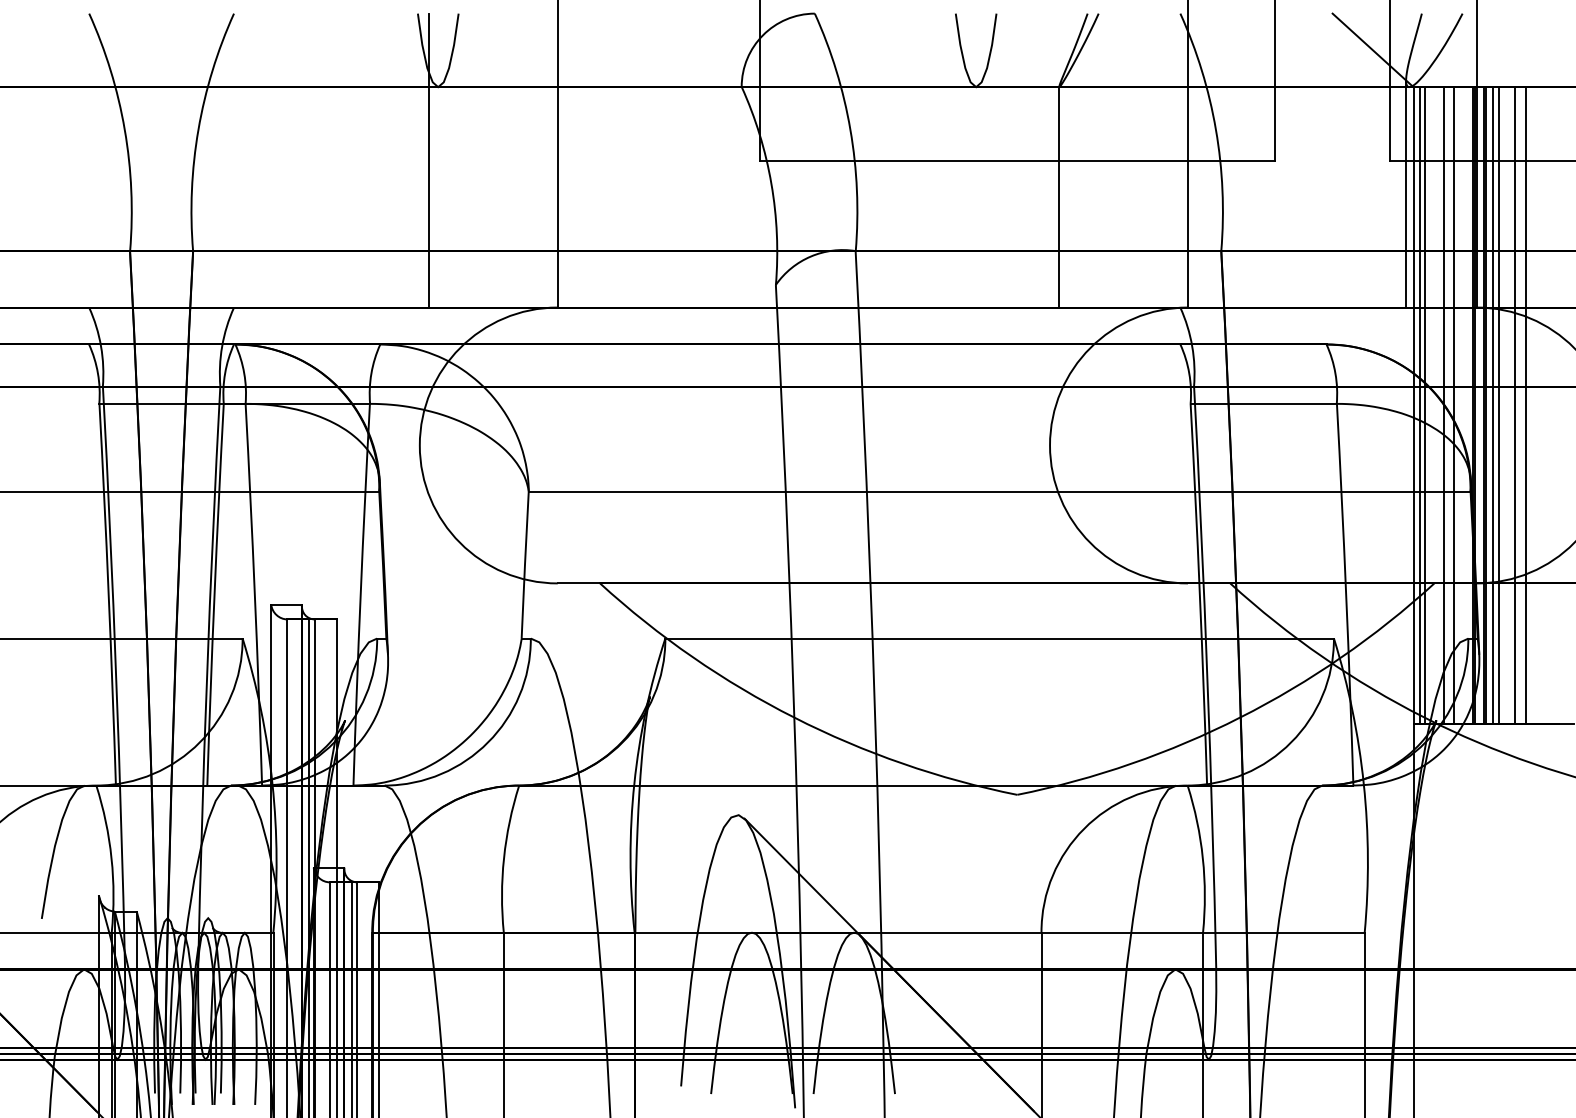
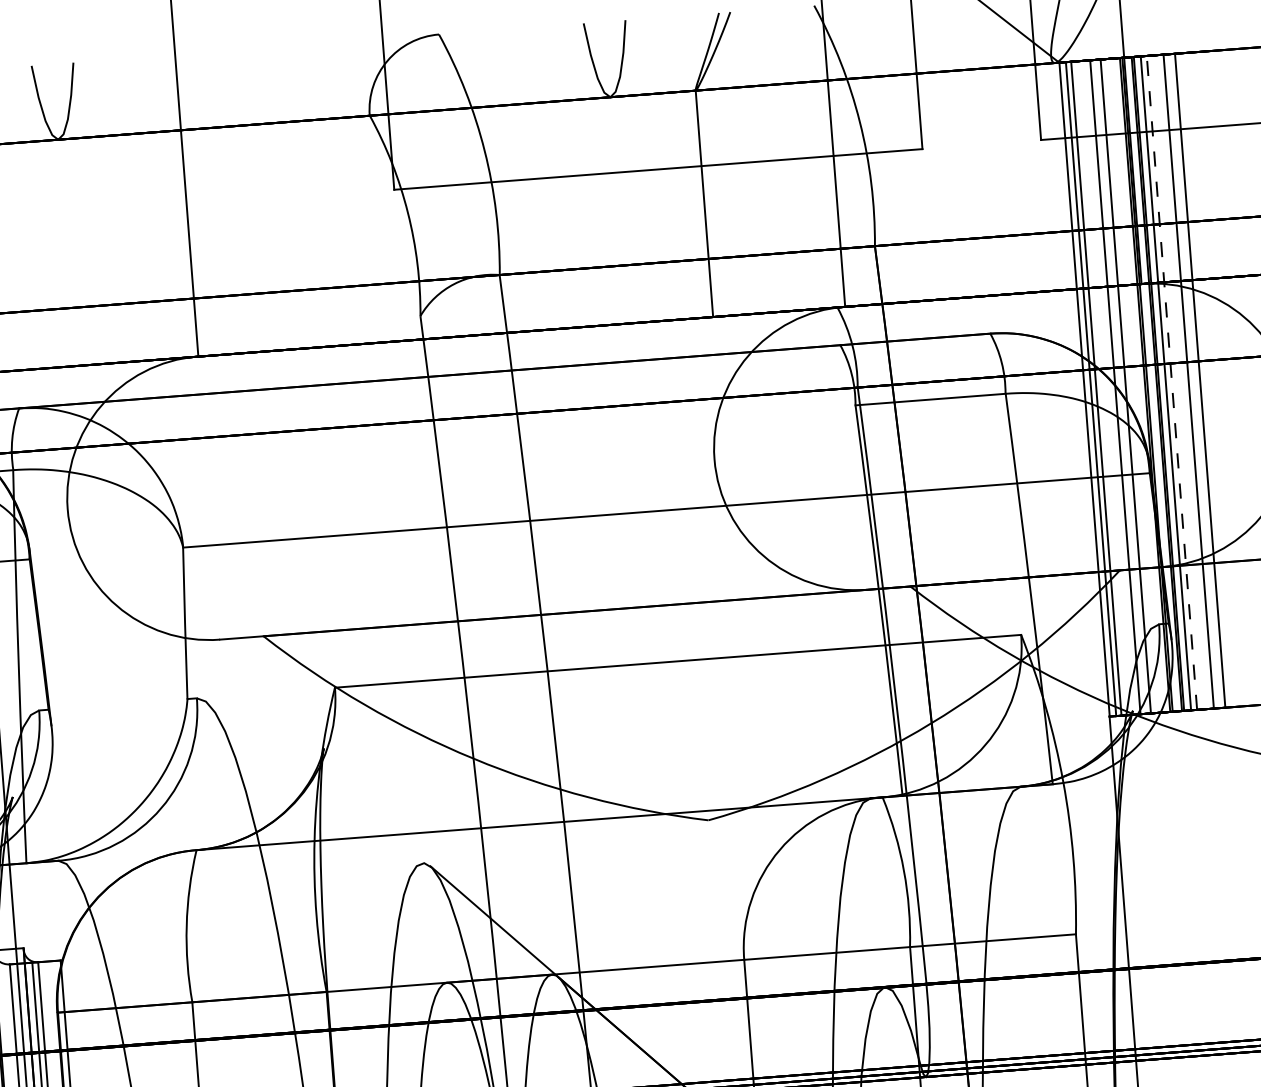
line: (429, 160) -> (55, 215), removed
line: (1406, 193) -> (1060, 172), removed
line: (1498, 405) -> (1171, 382), solid -> dashed

